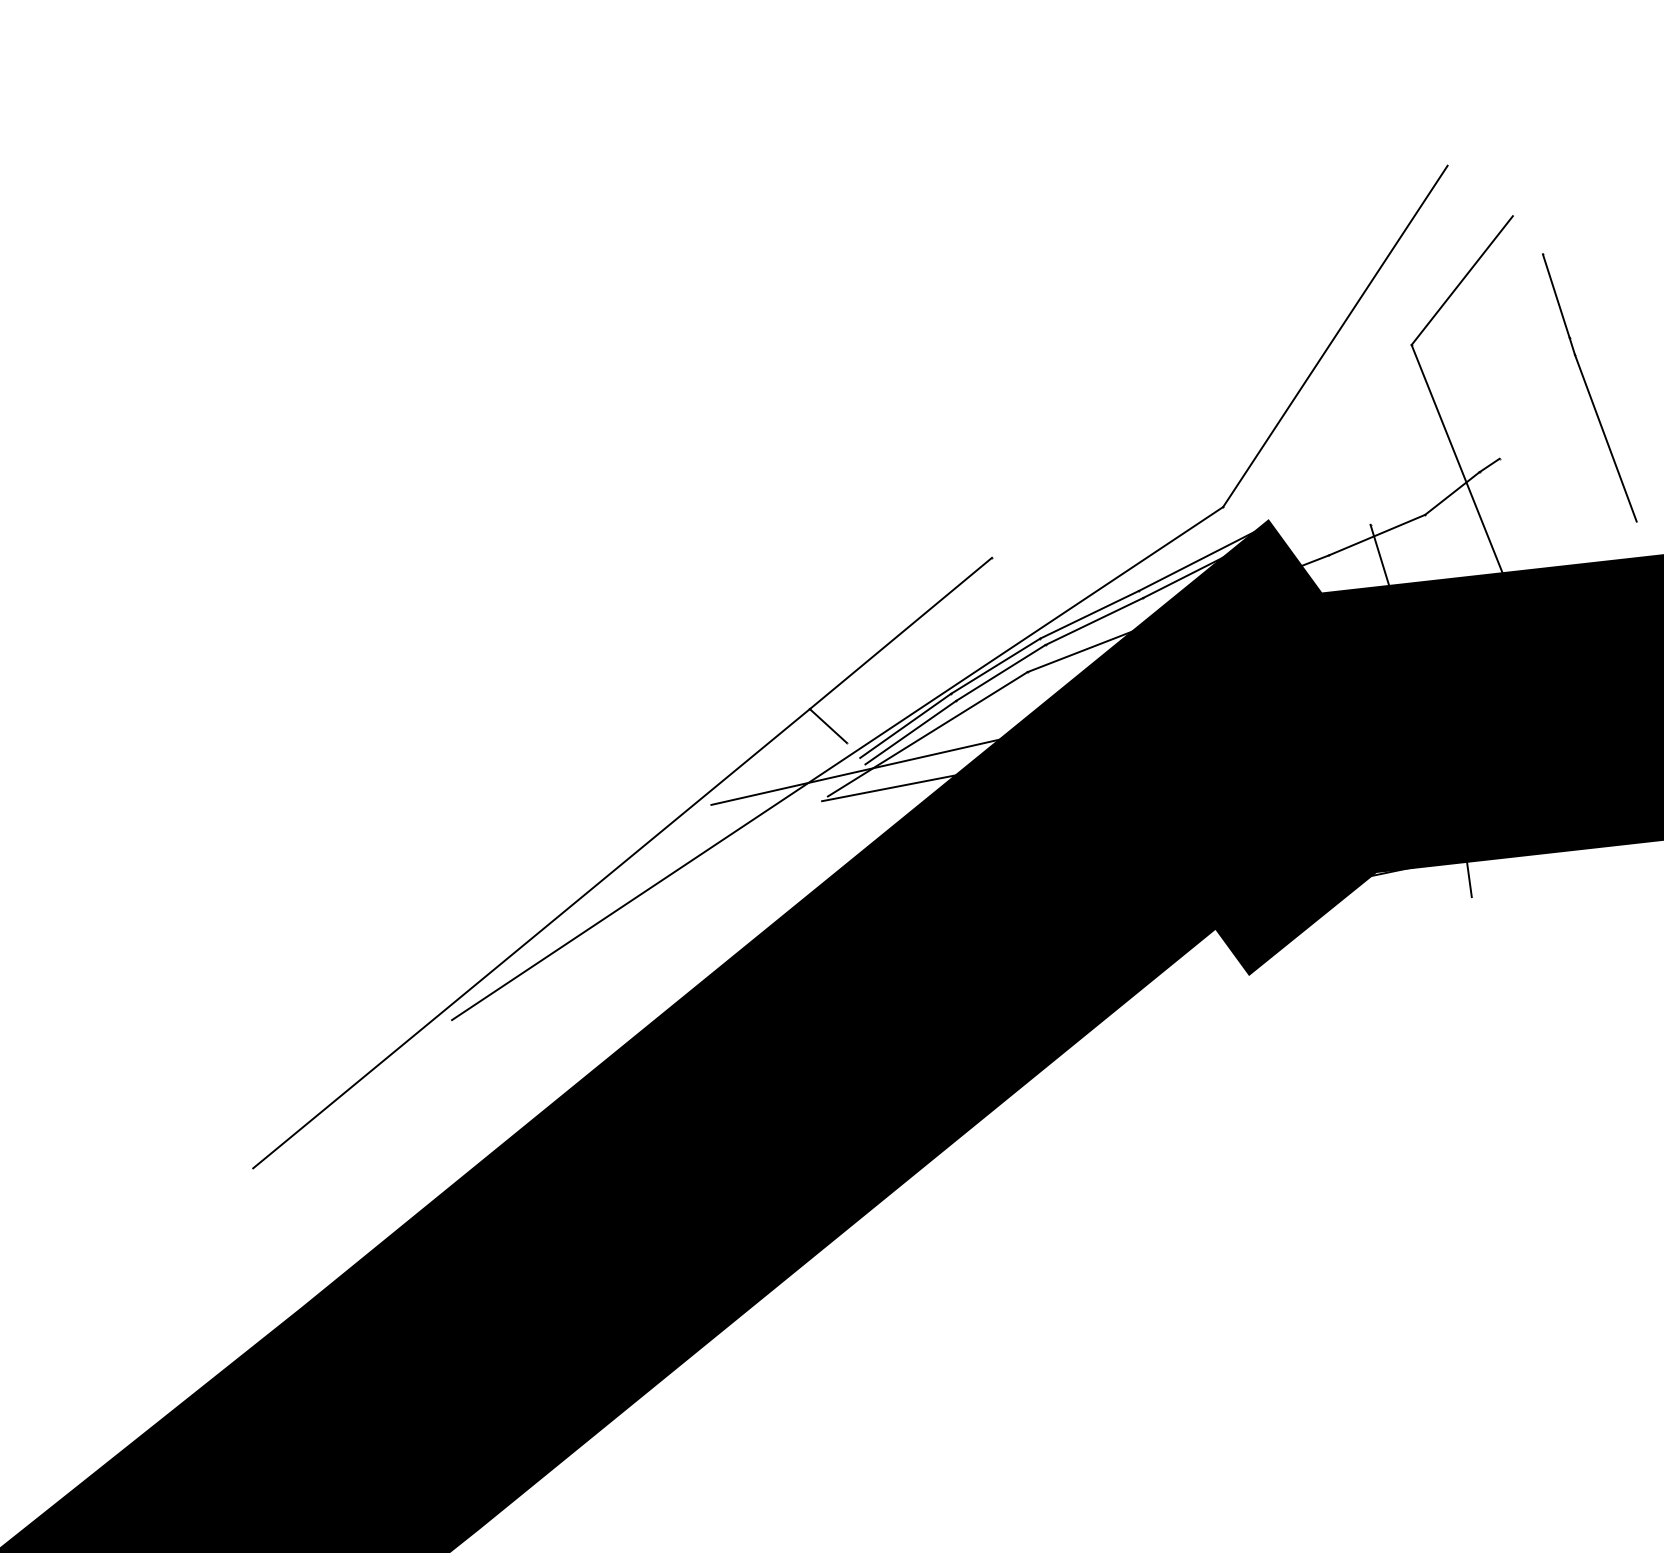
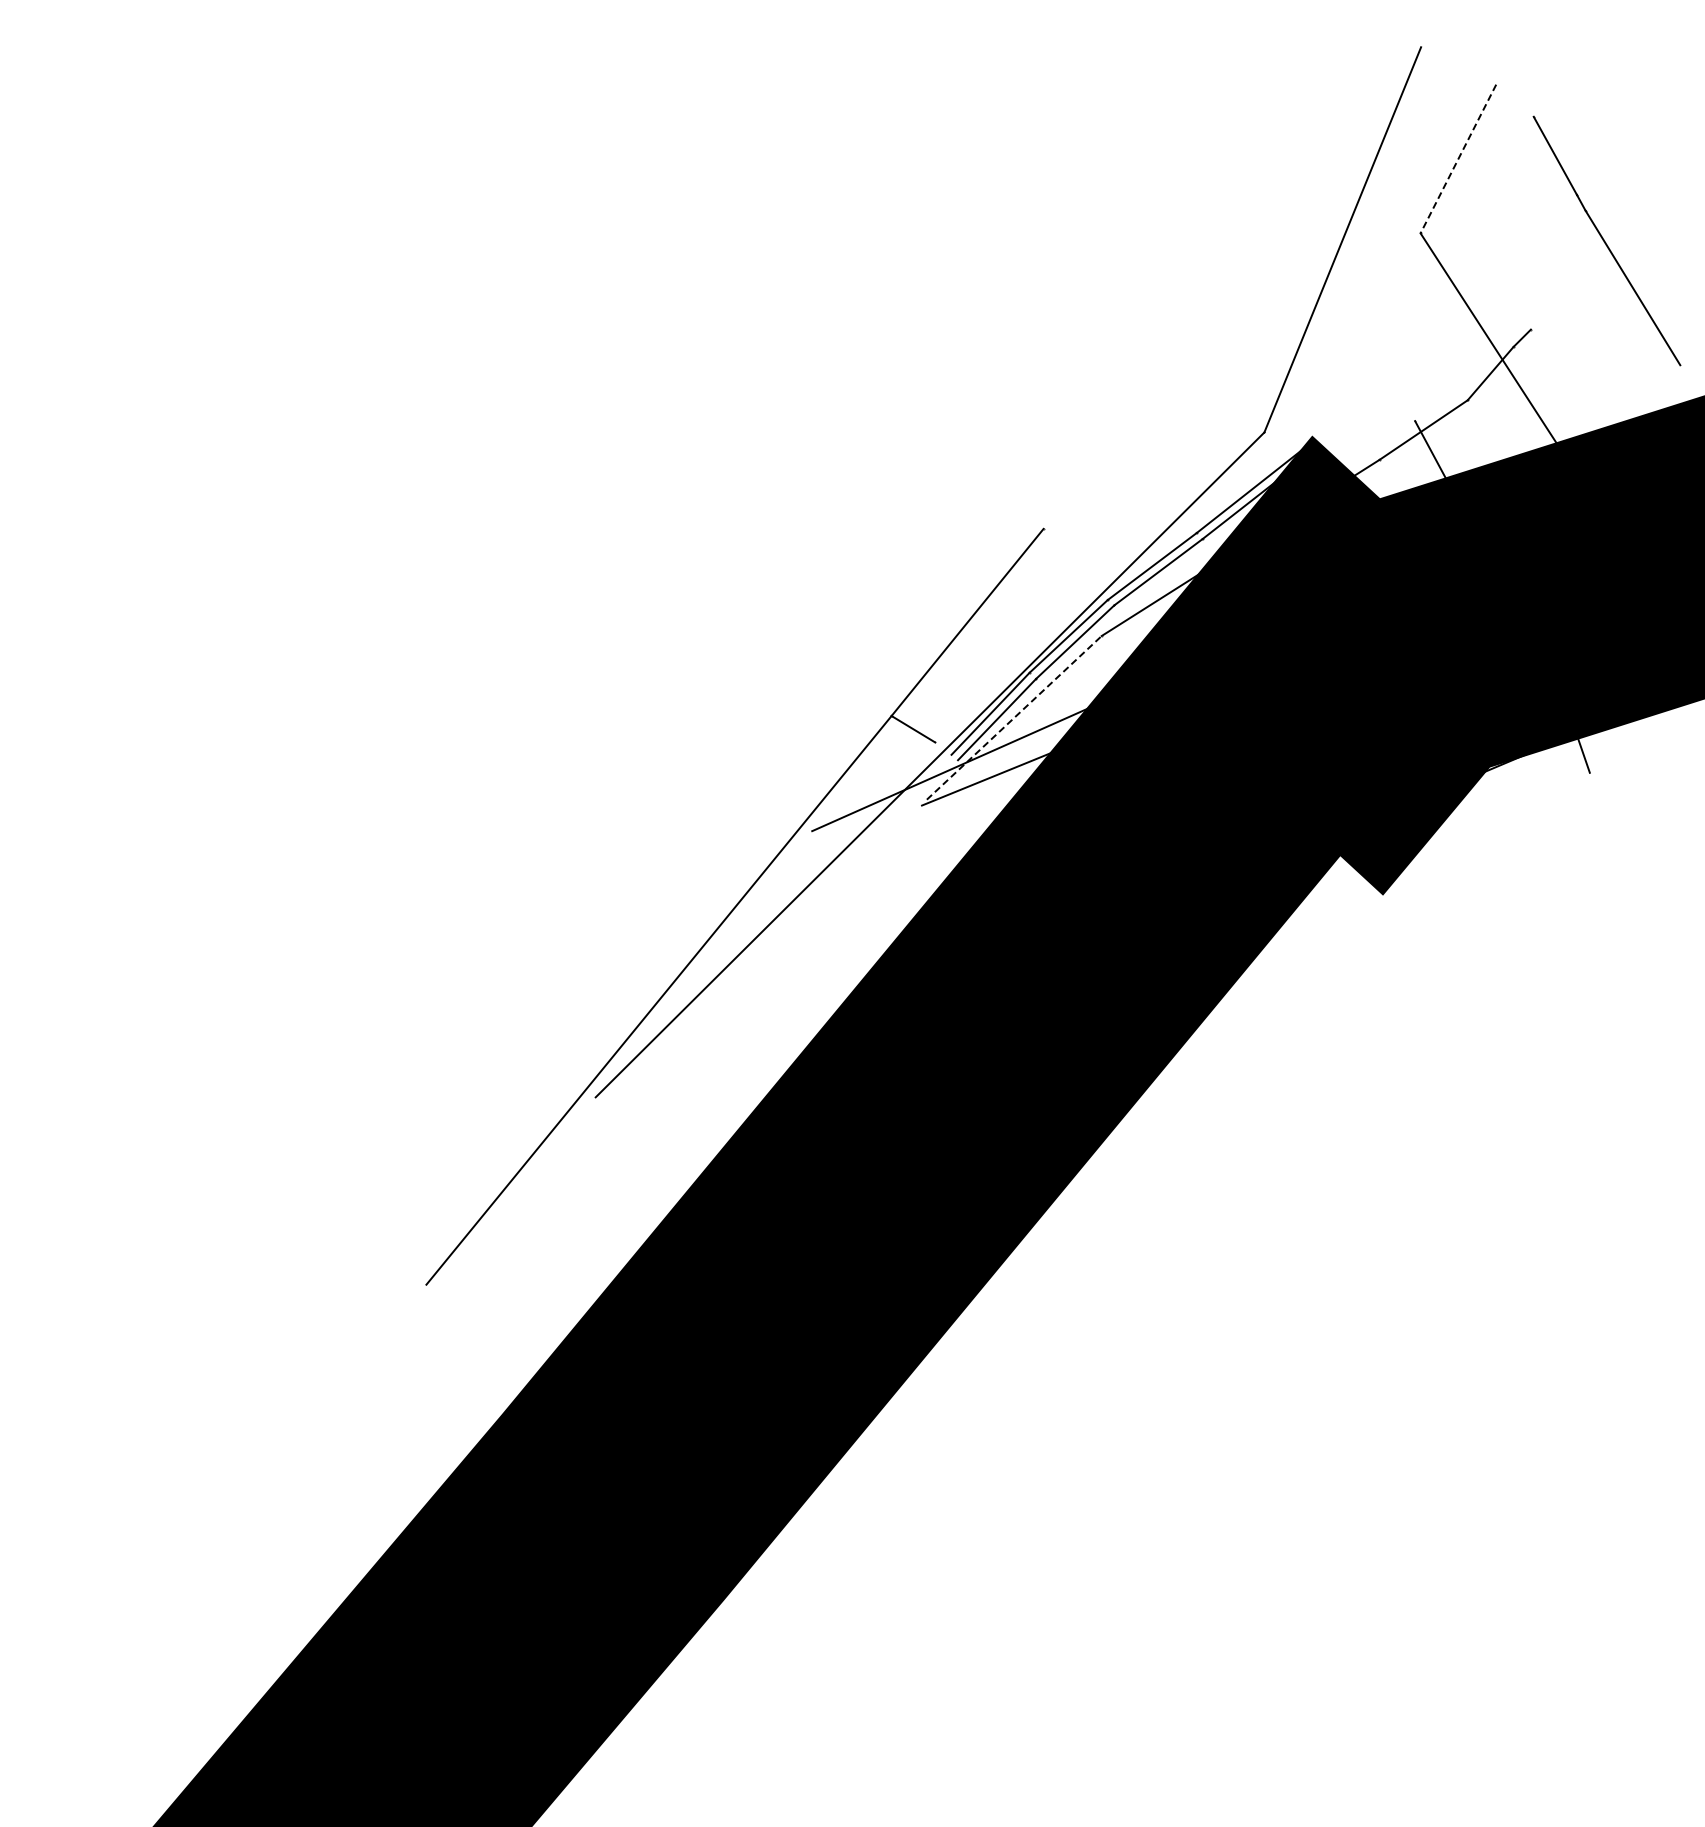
line: (1462, 281) -> (1458, 159), solid -> dashed
line: (928, 734) -> (1014, 717), solid -> dashed

